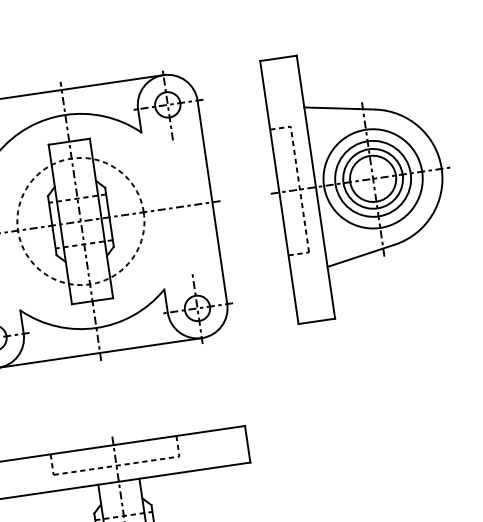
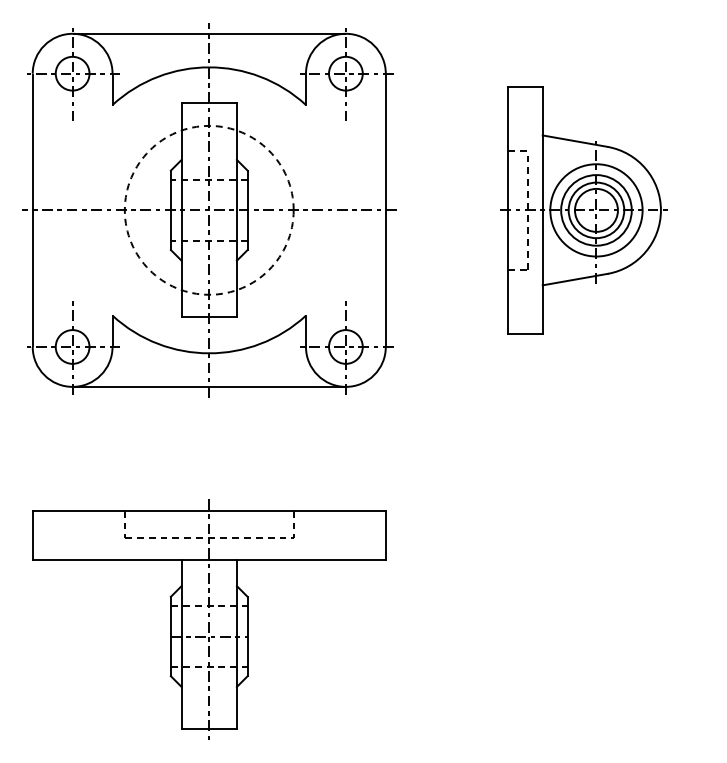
part: (360, 180) -> (584, 210), size x0.7

